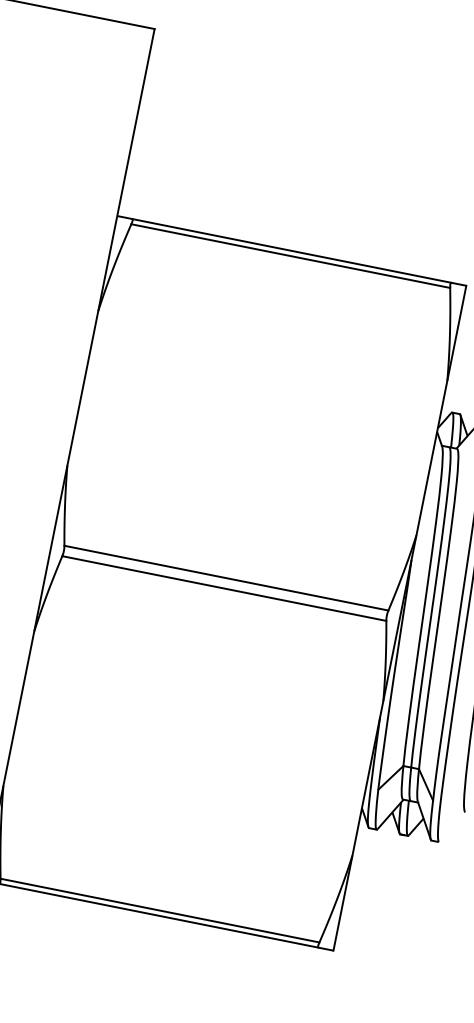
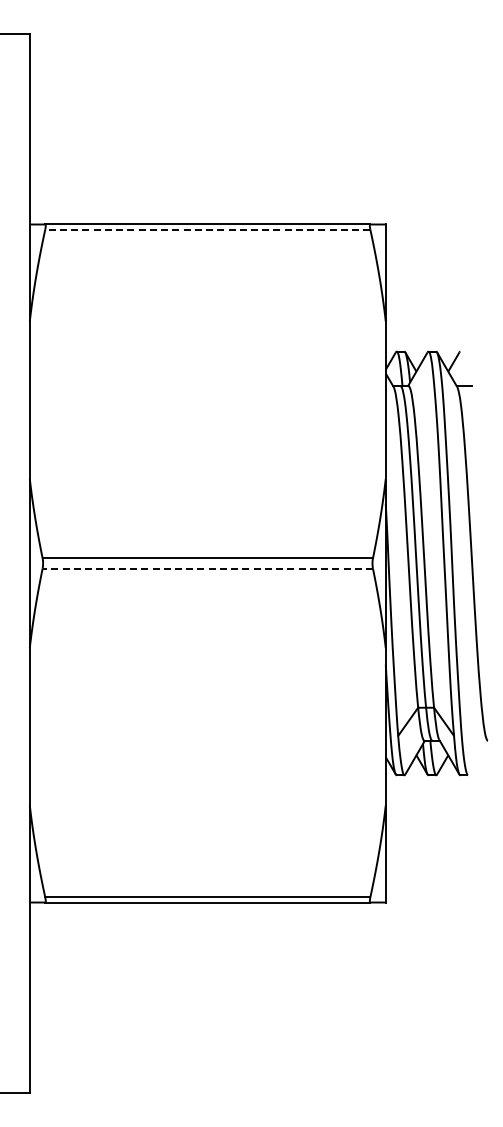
line: (290, 255) -> (207, 229), solid -> dashed
line: (224, 588) -> (207, 568), solid -> dashed

